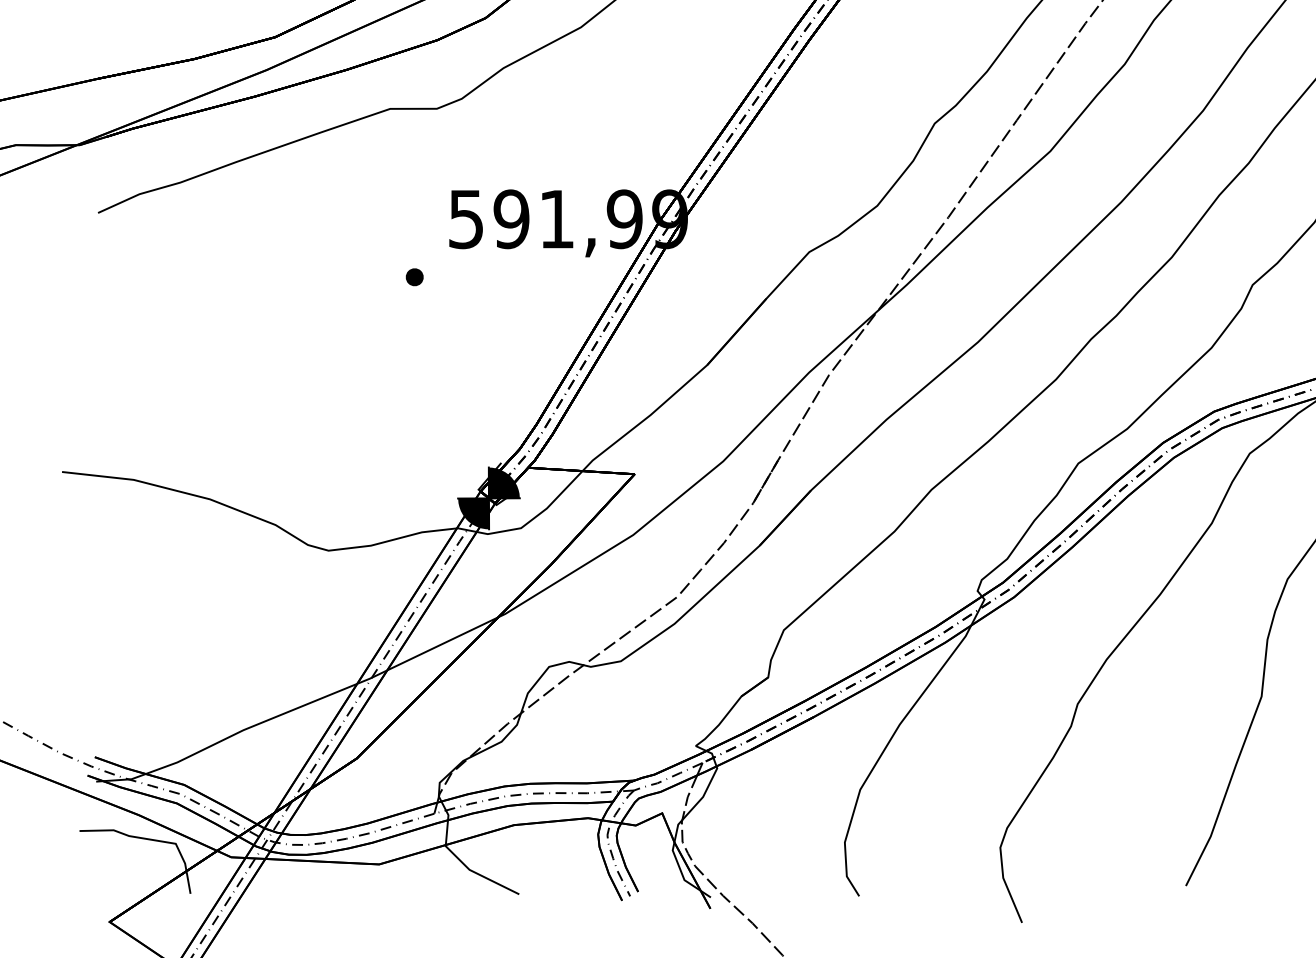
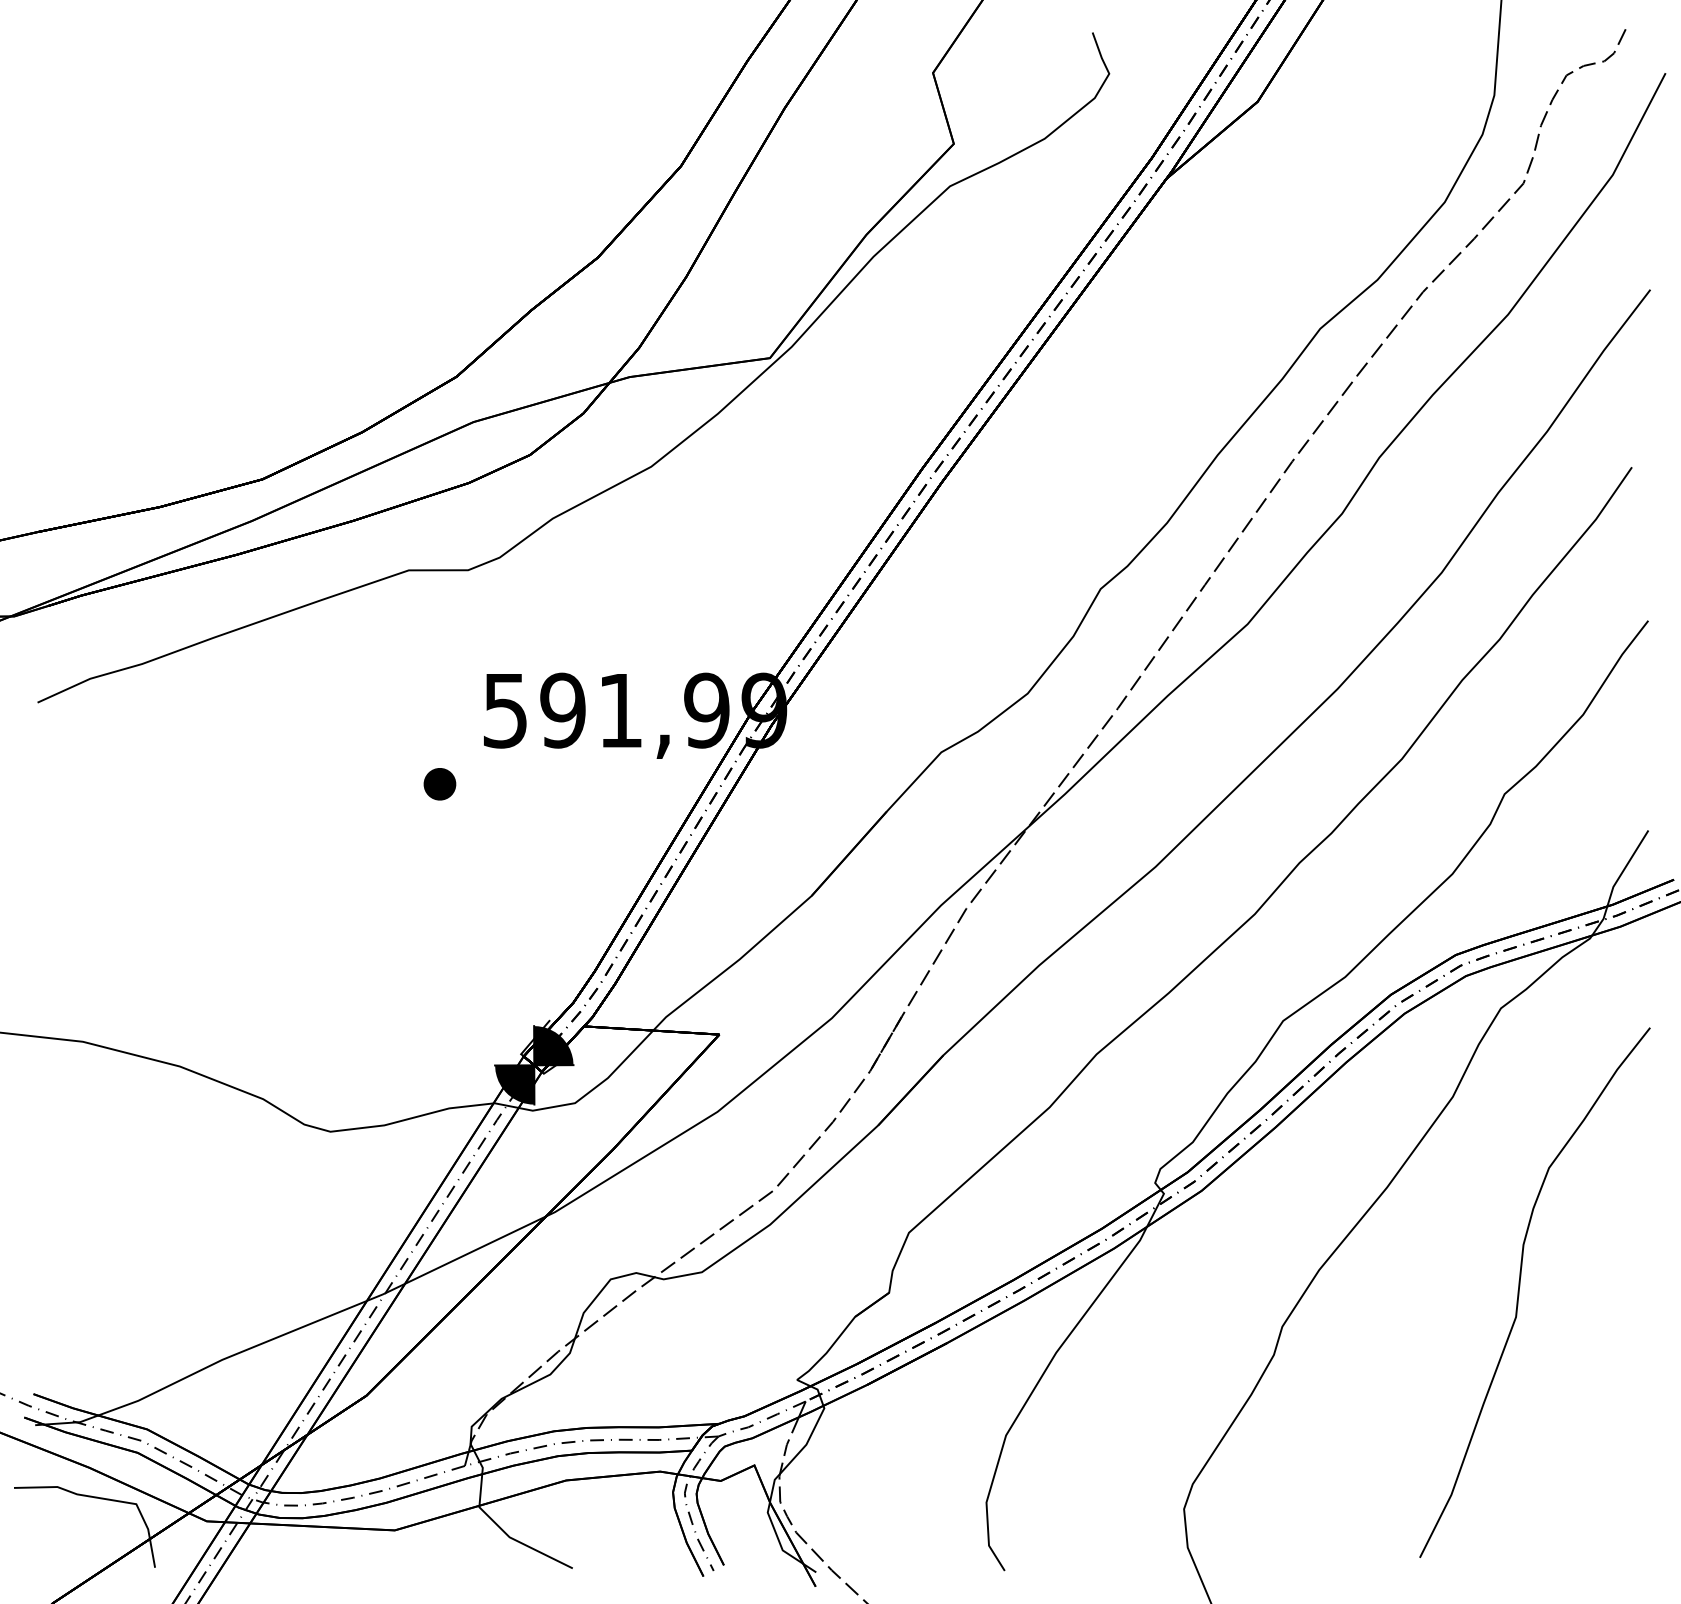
part: (414, 277) -> (439, 784), size x1.43

